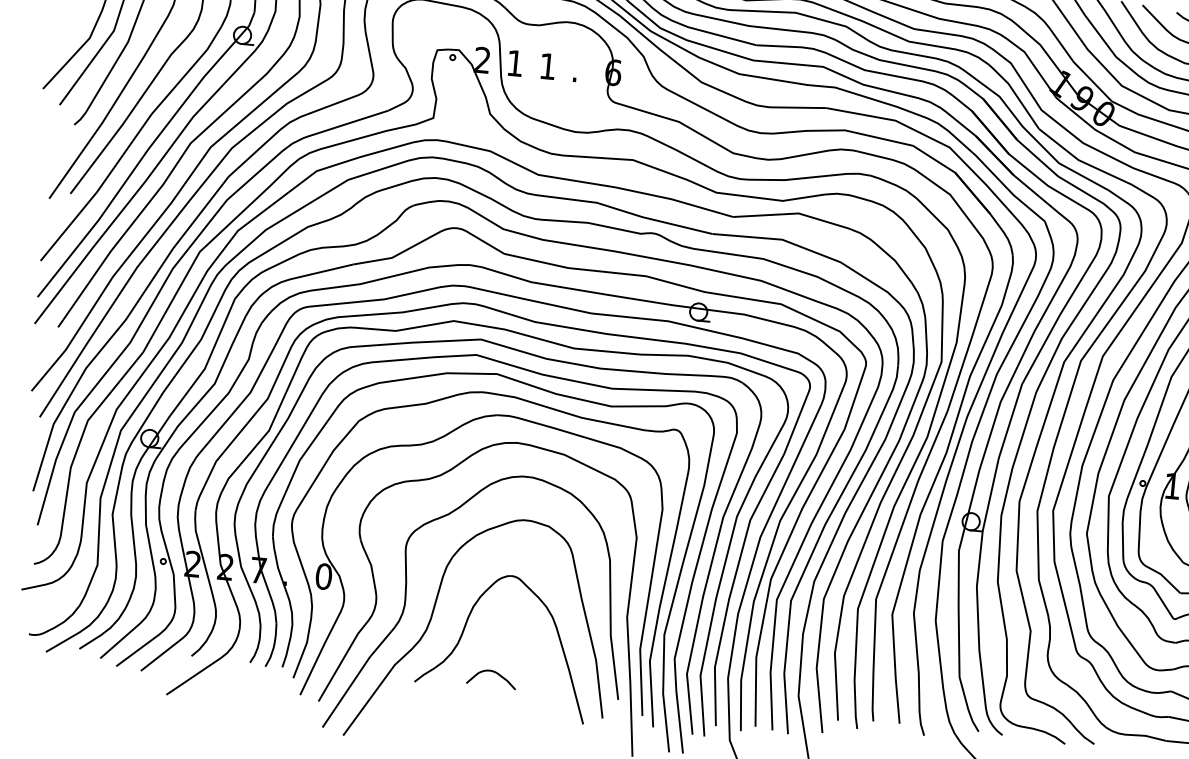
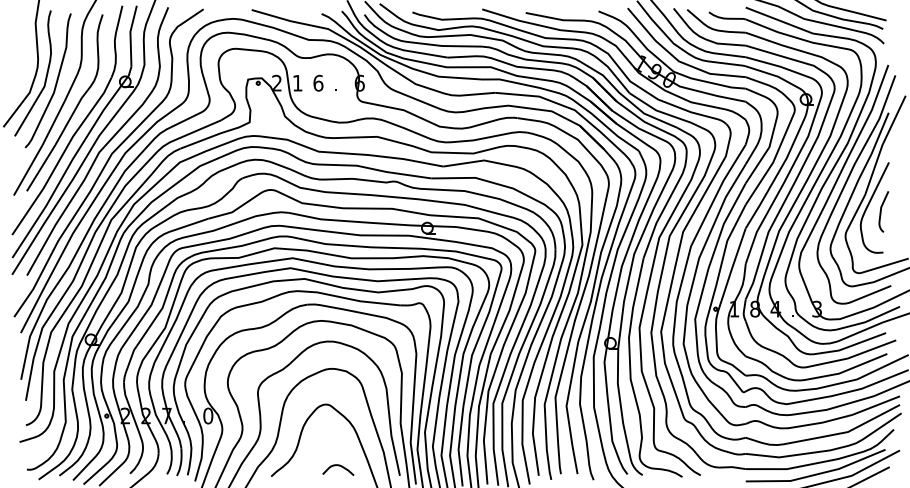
text: (548, 65) -> (318, 82), 1 -> 6
curve: (492, 673) -> (338, 466), moved

